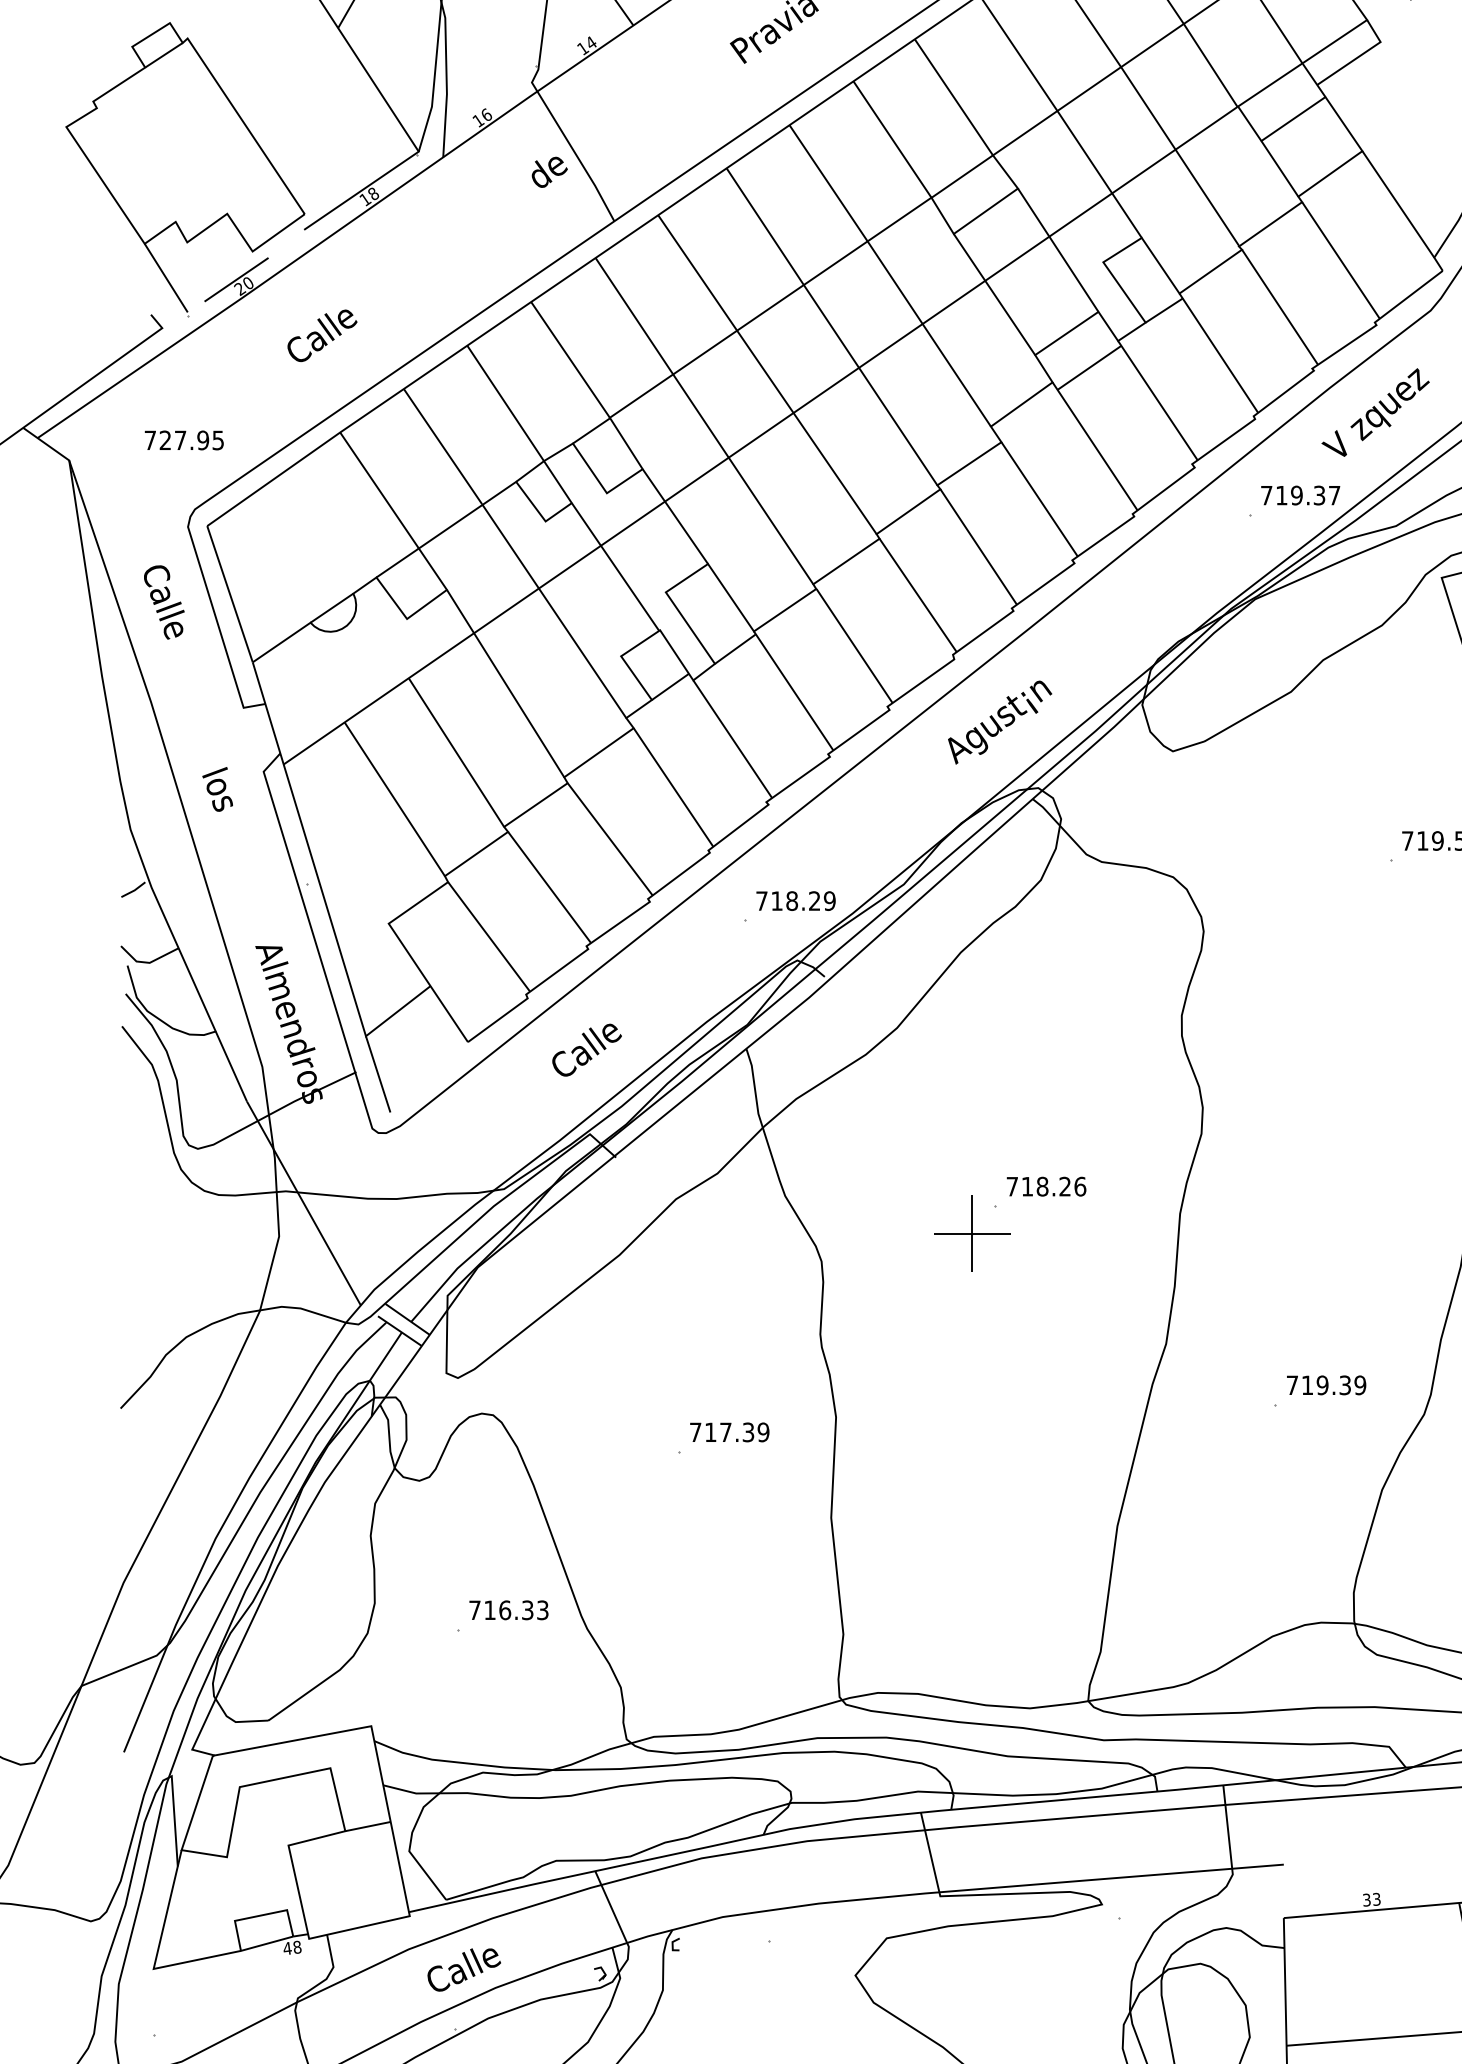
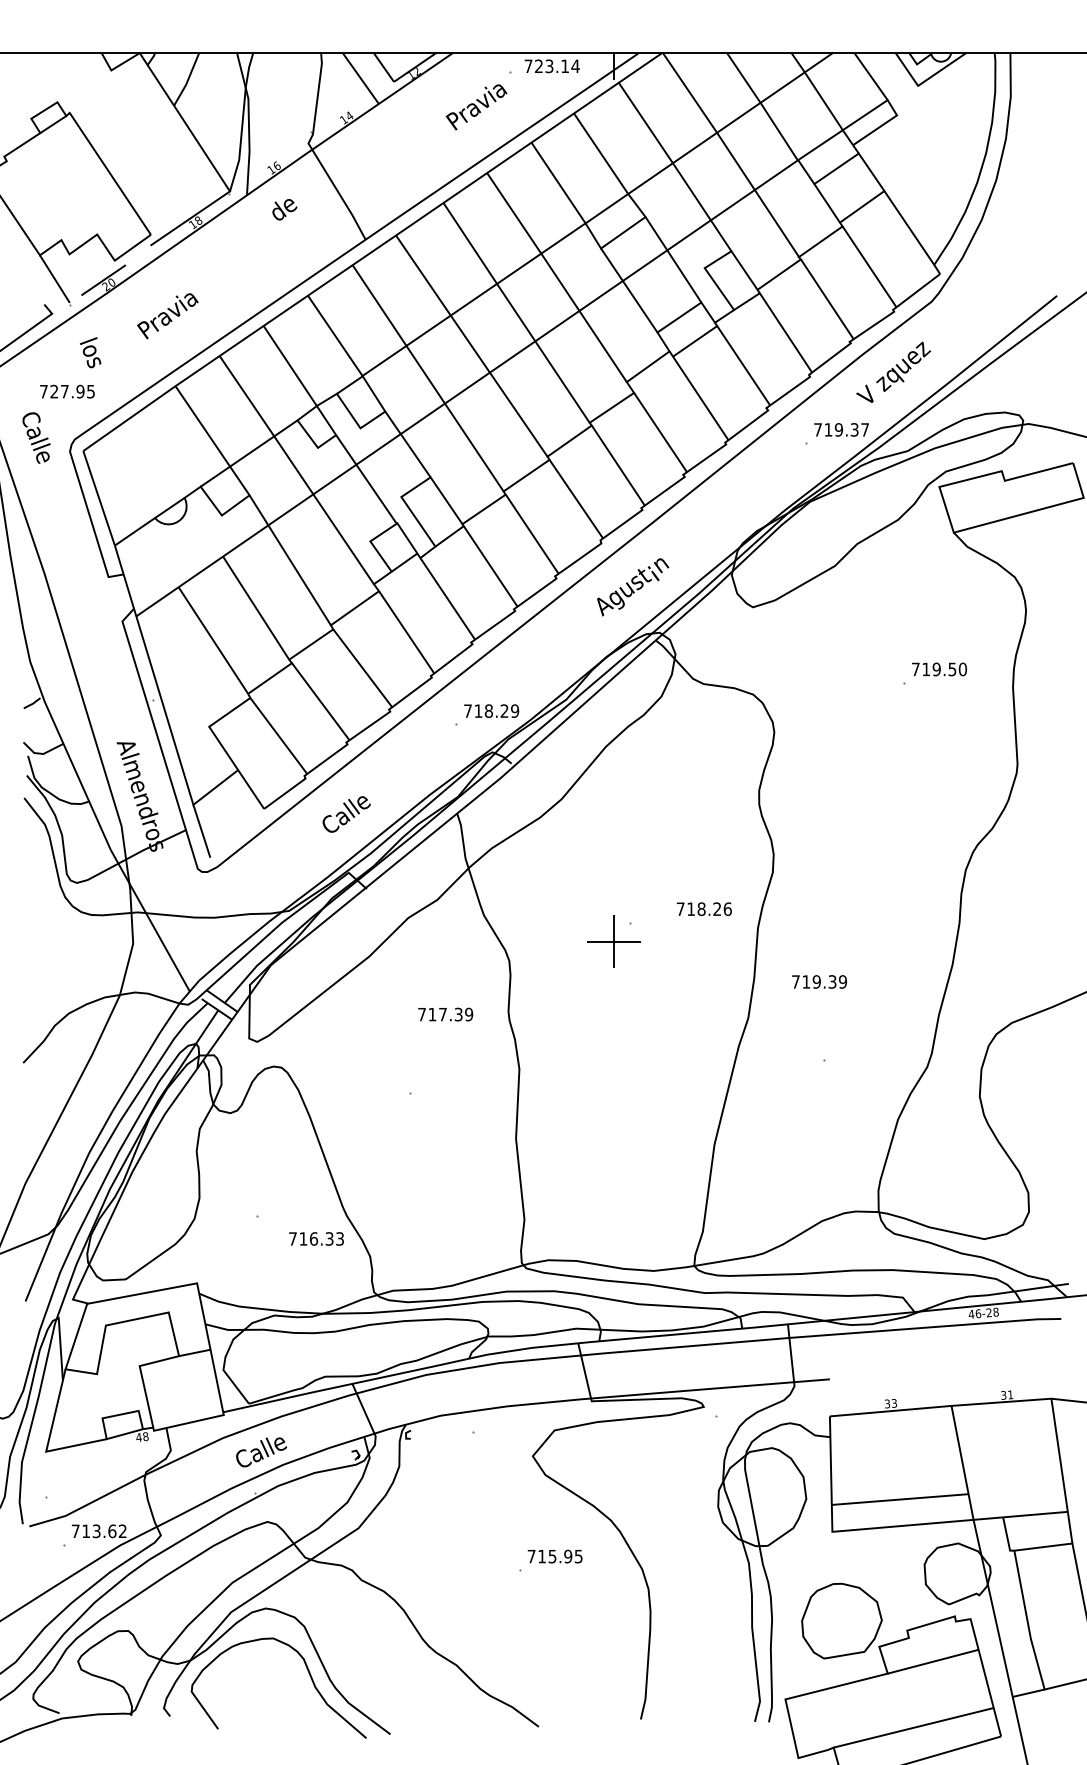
text: (549, 171) -> (284, 209), moved
text: (328, 332) -> (167, 316), Calle -> Pravia
text: (164, 601) -> (36, 437), moved
text: (217, 789) -> (90, 352), moved
text: (1045, 1185) -> (703, 908), moved
text: (1326, 1384) -> (819, 981), moved
text: (729, 1432) -> (445, 1014), moved
text: (508, 1609) -> (316, 1238), moved

